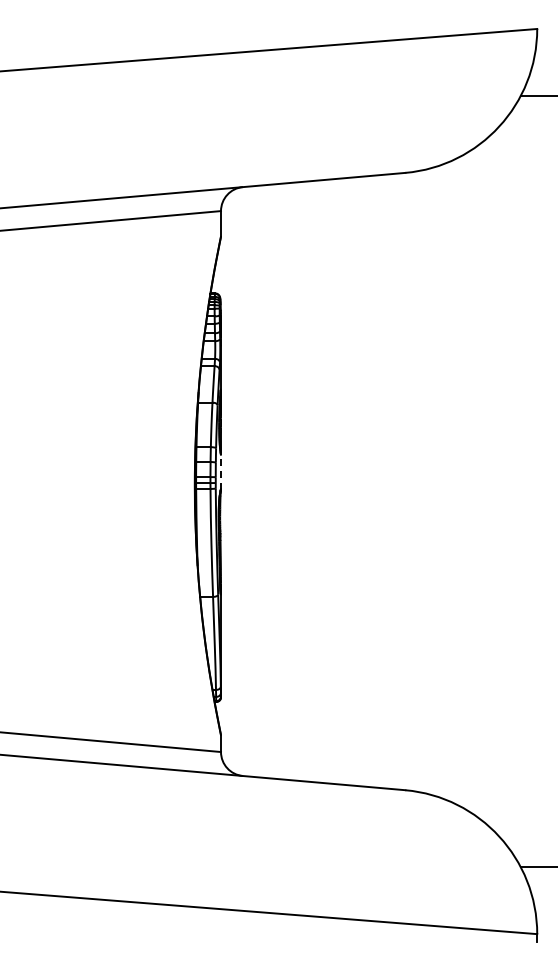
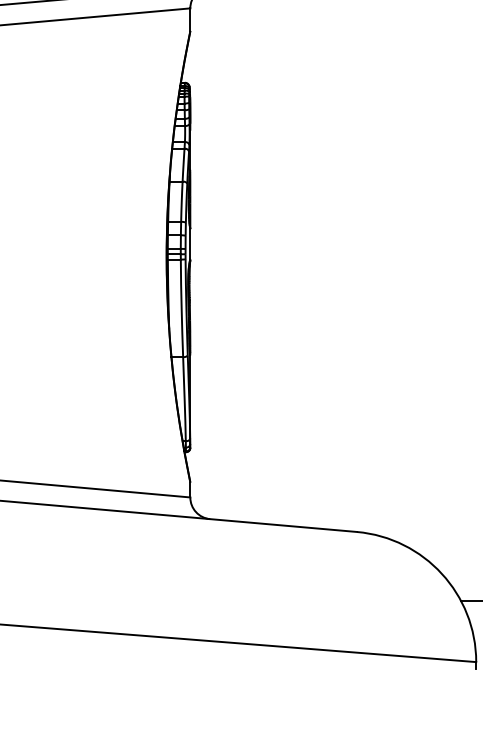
line: (221, 471) -> (190, 243), dashed -> solid

